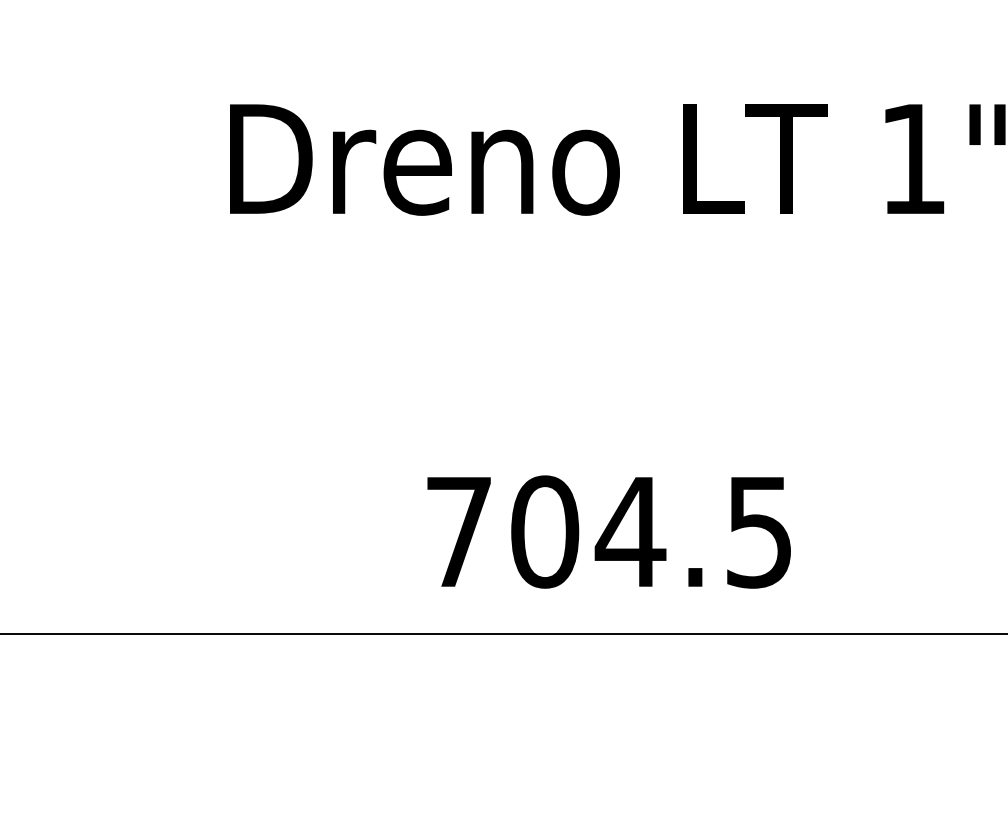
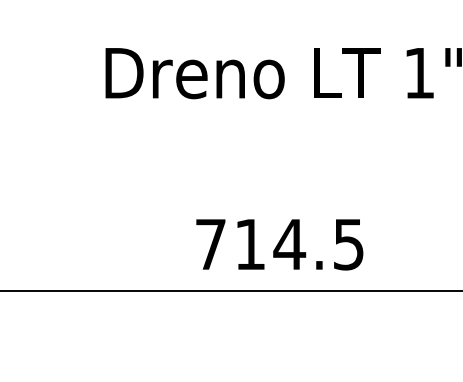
text: (543, 531) -> (249, 244), 704.5 -> 714.5

